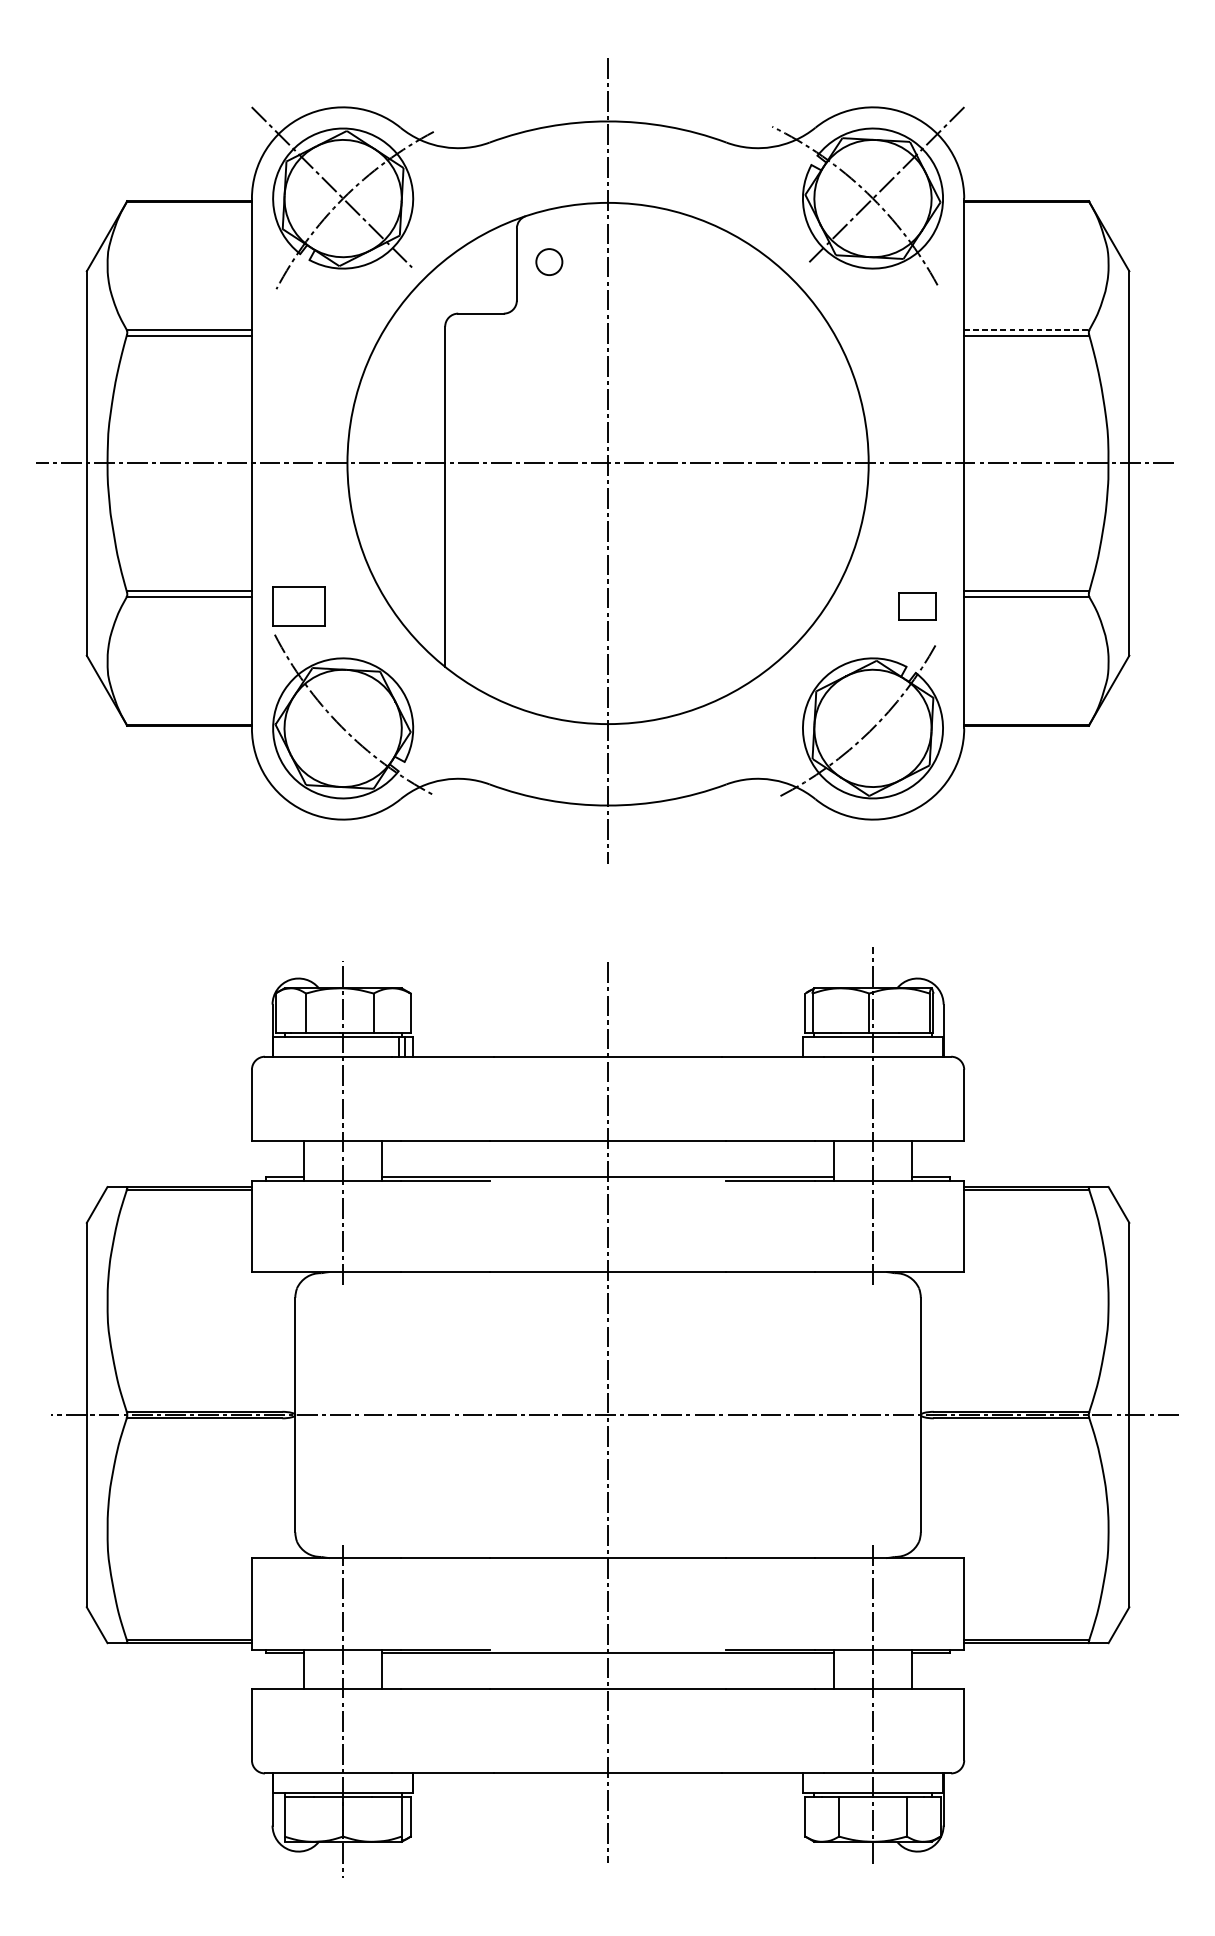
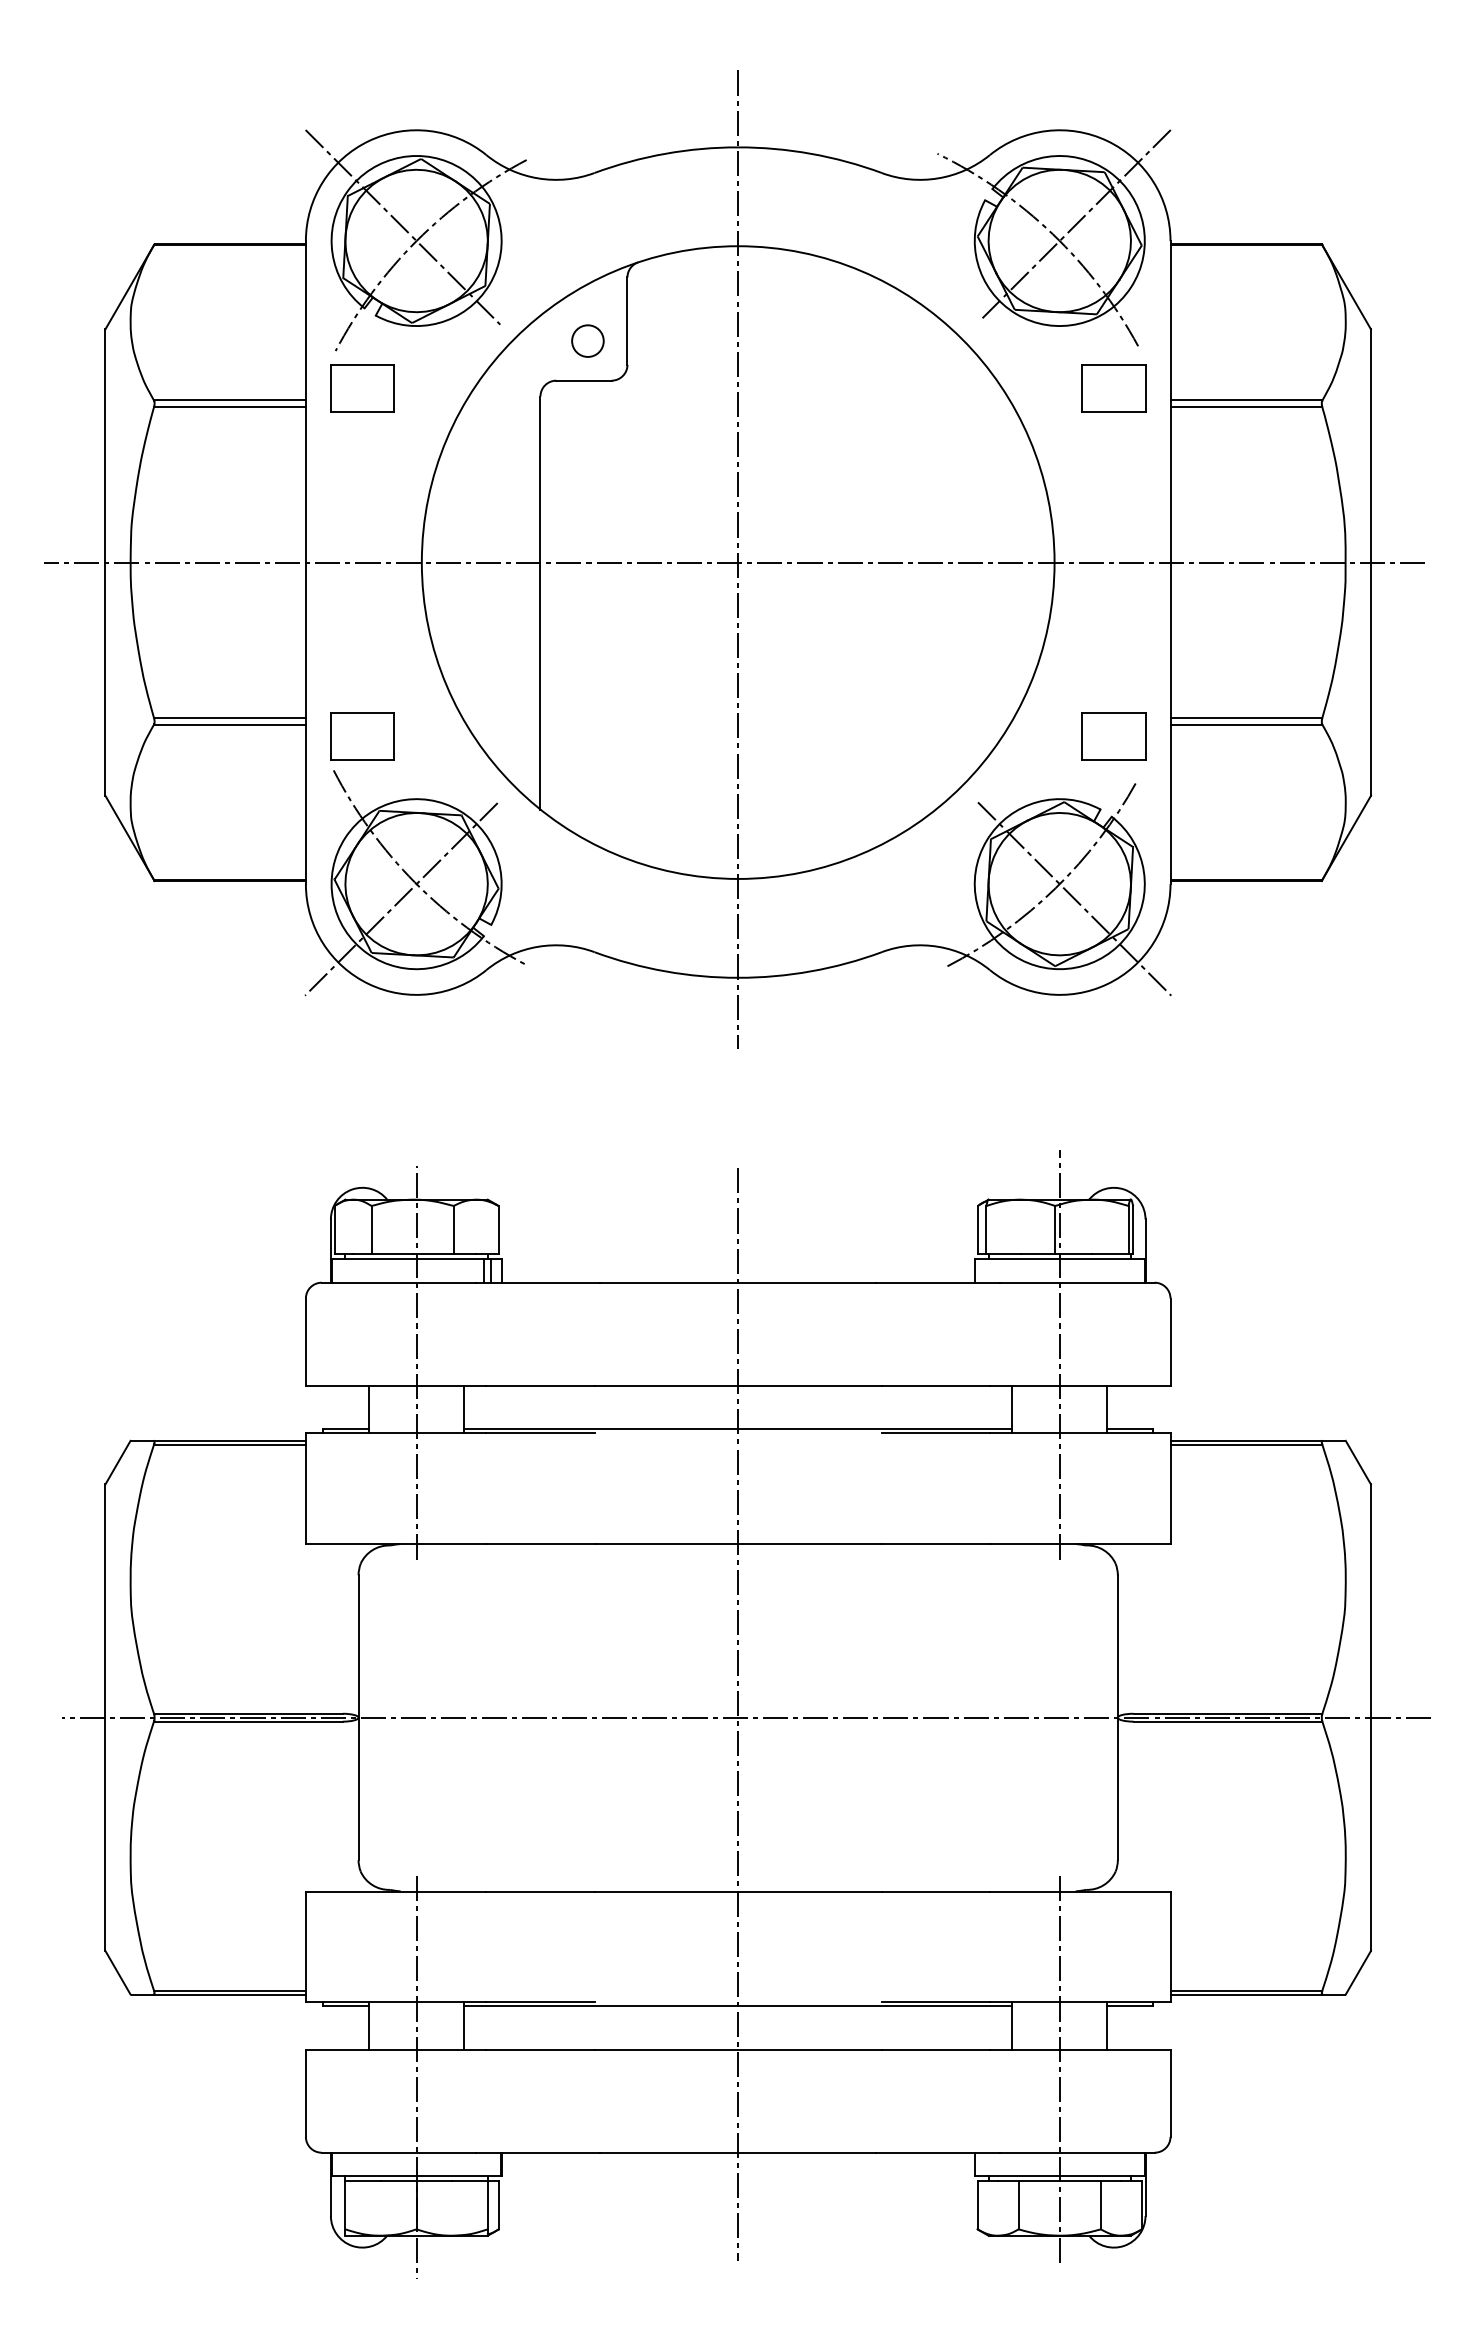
circle: (549, 261) -> (587, 340), moved
part: (298, 320) -> (362, 388), added
part: (917, 320) -> (1113, 388), added
line: (1026, 329) -> (1246, 400), dashed -> solid
part: (917, 606) -> (1113, 736), size x1.43
line: (885, 740) -> (1074, 898), added
line: (330, 741) -> (401, 899), added

